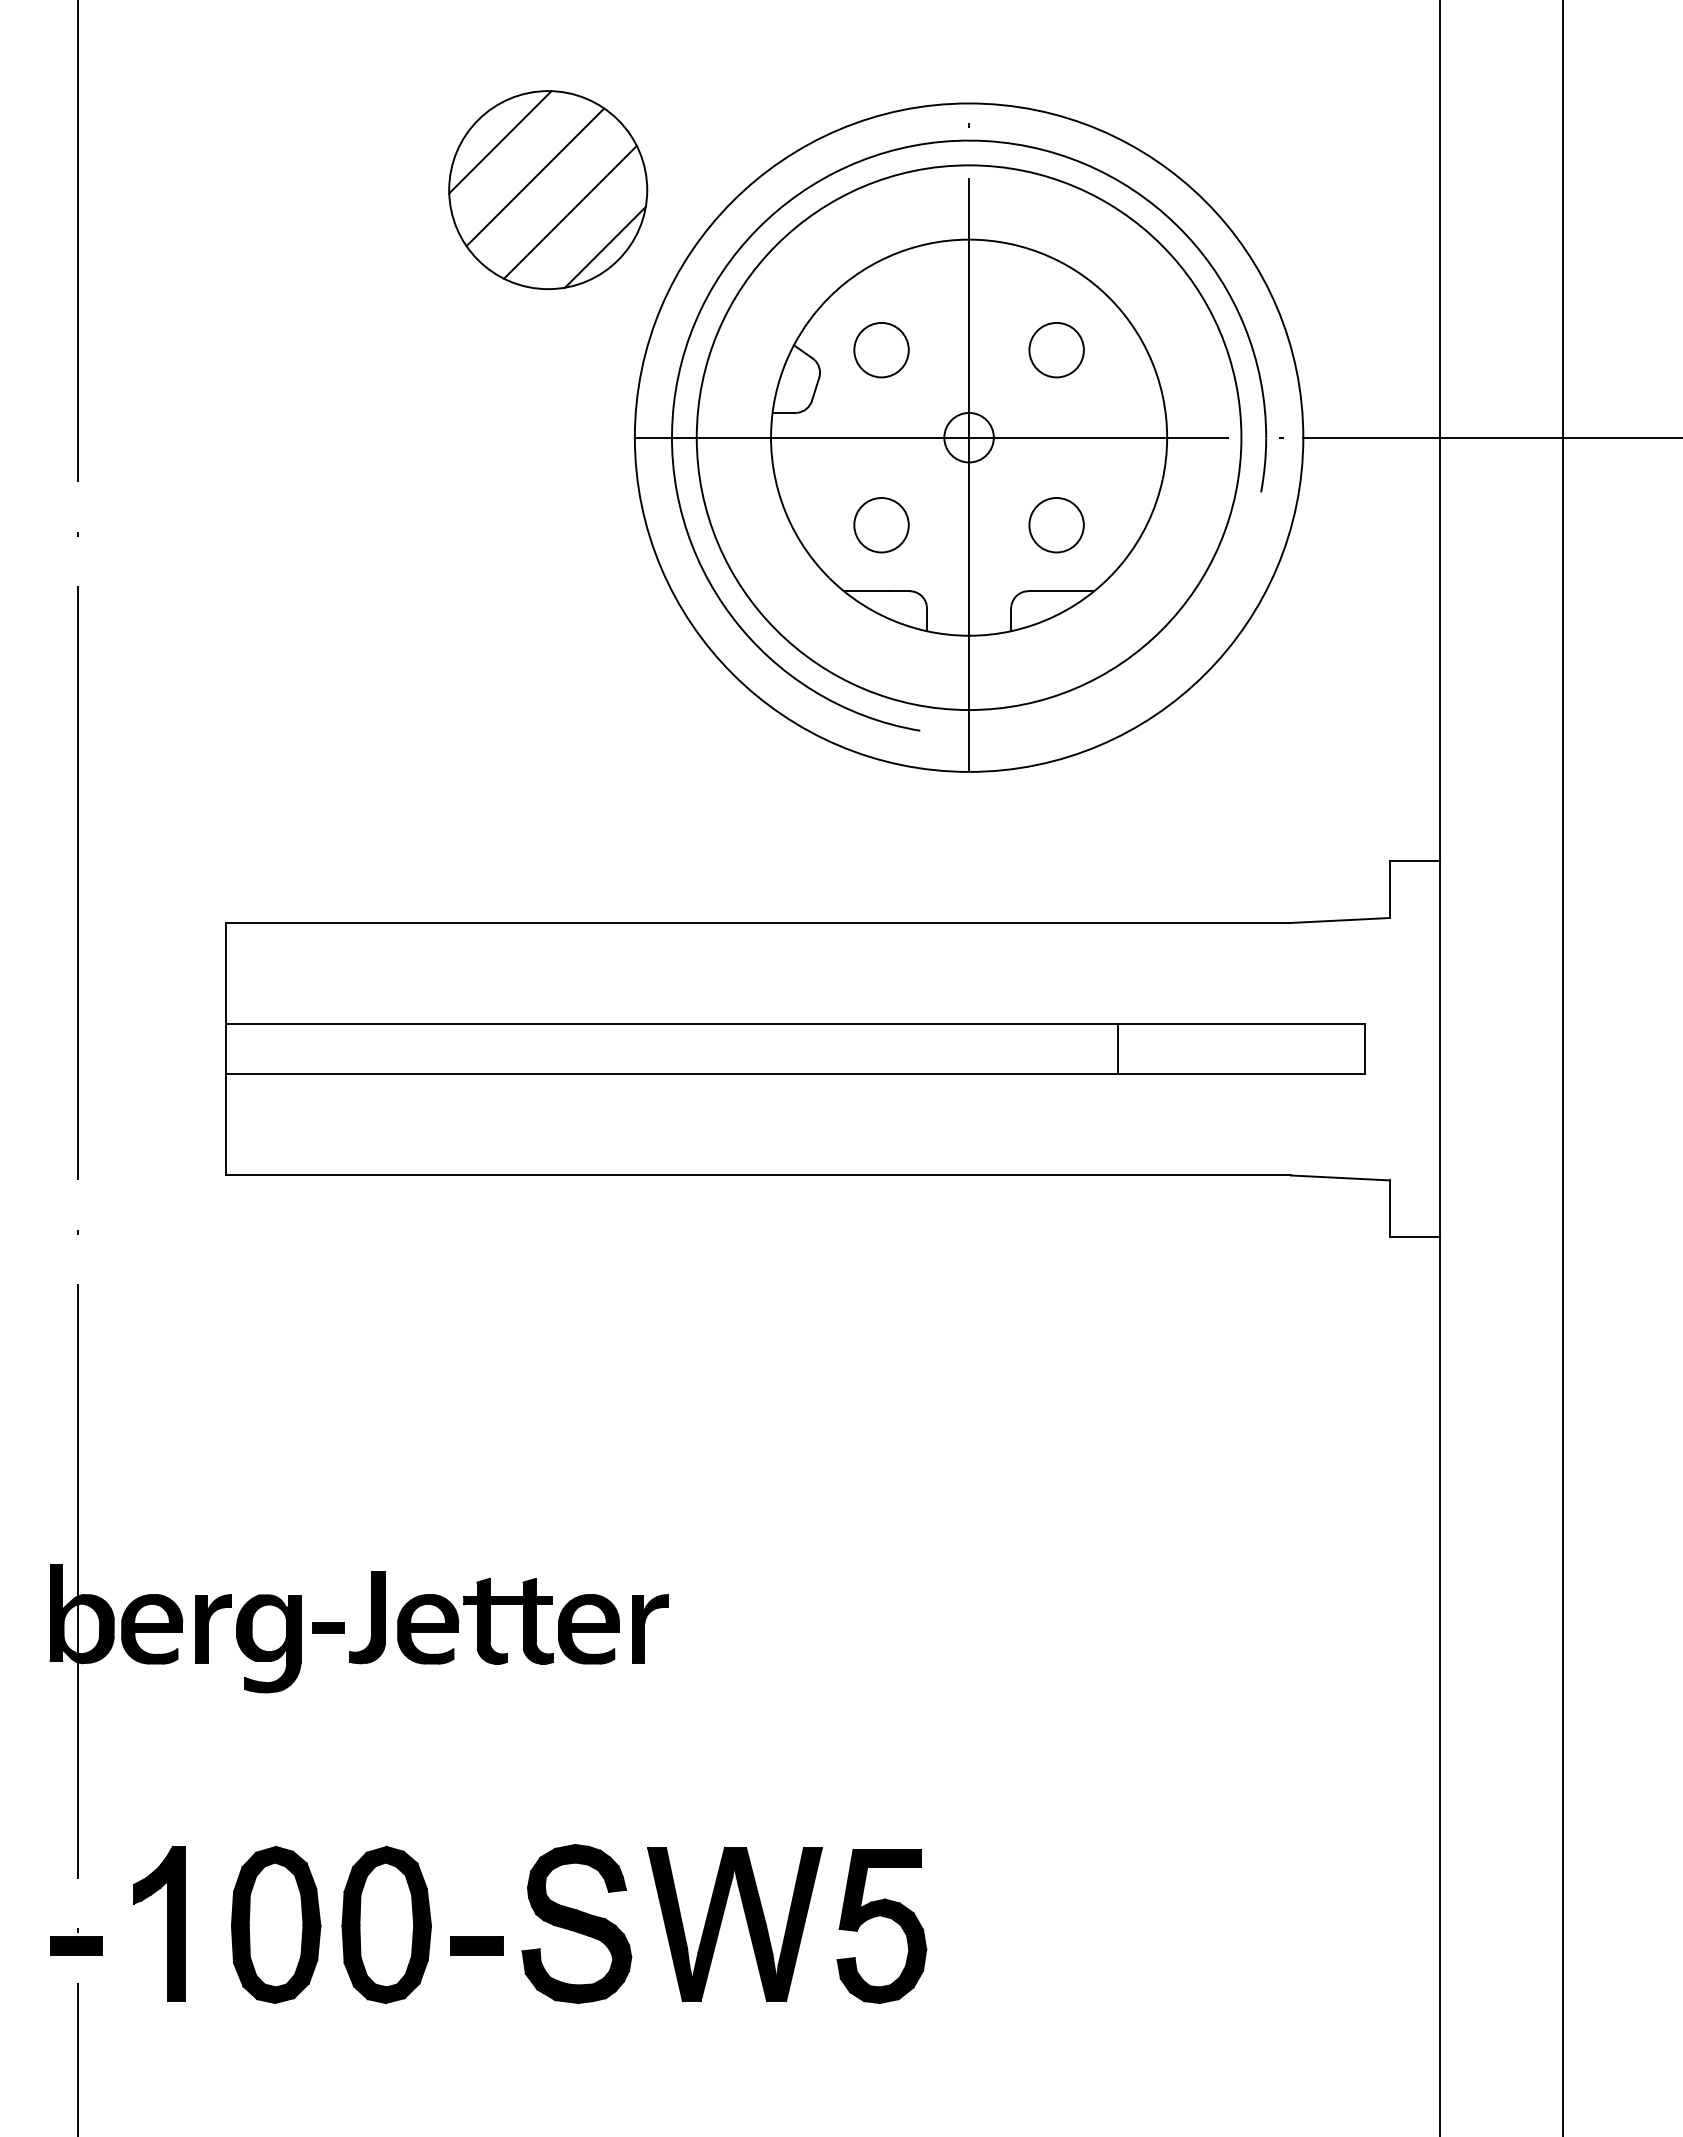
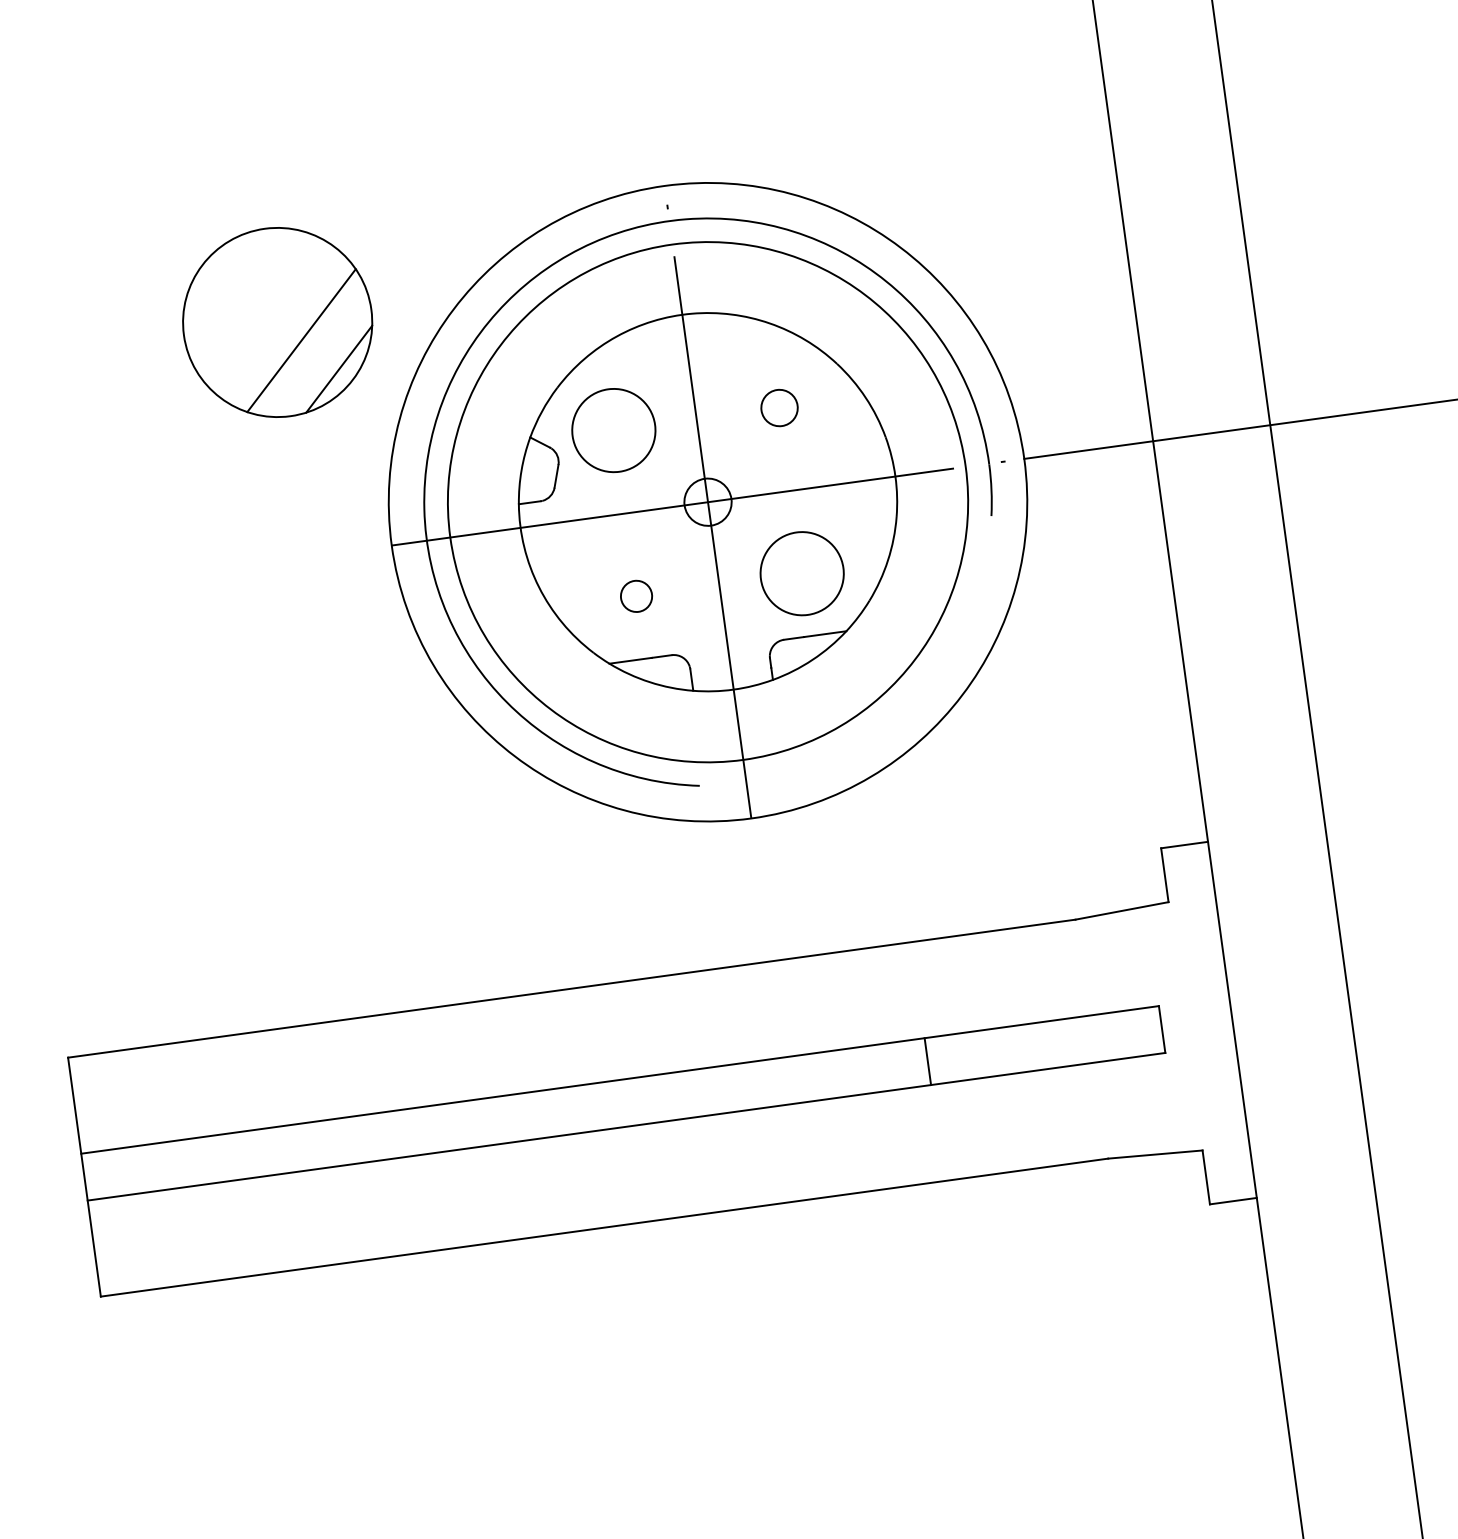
line: (500, 142) -> (226, 283), removed
line: (535, 177) -> (264, 312), removed
circle: (1056, 349) -> (779, 407), size x0.7
circle: (881, 350) -> (613, 431), size x1.6
circle: (881, 525) -> (636, 596), size x0.6
circle: (1056, 525) -> (802, 573), size x1.6

